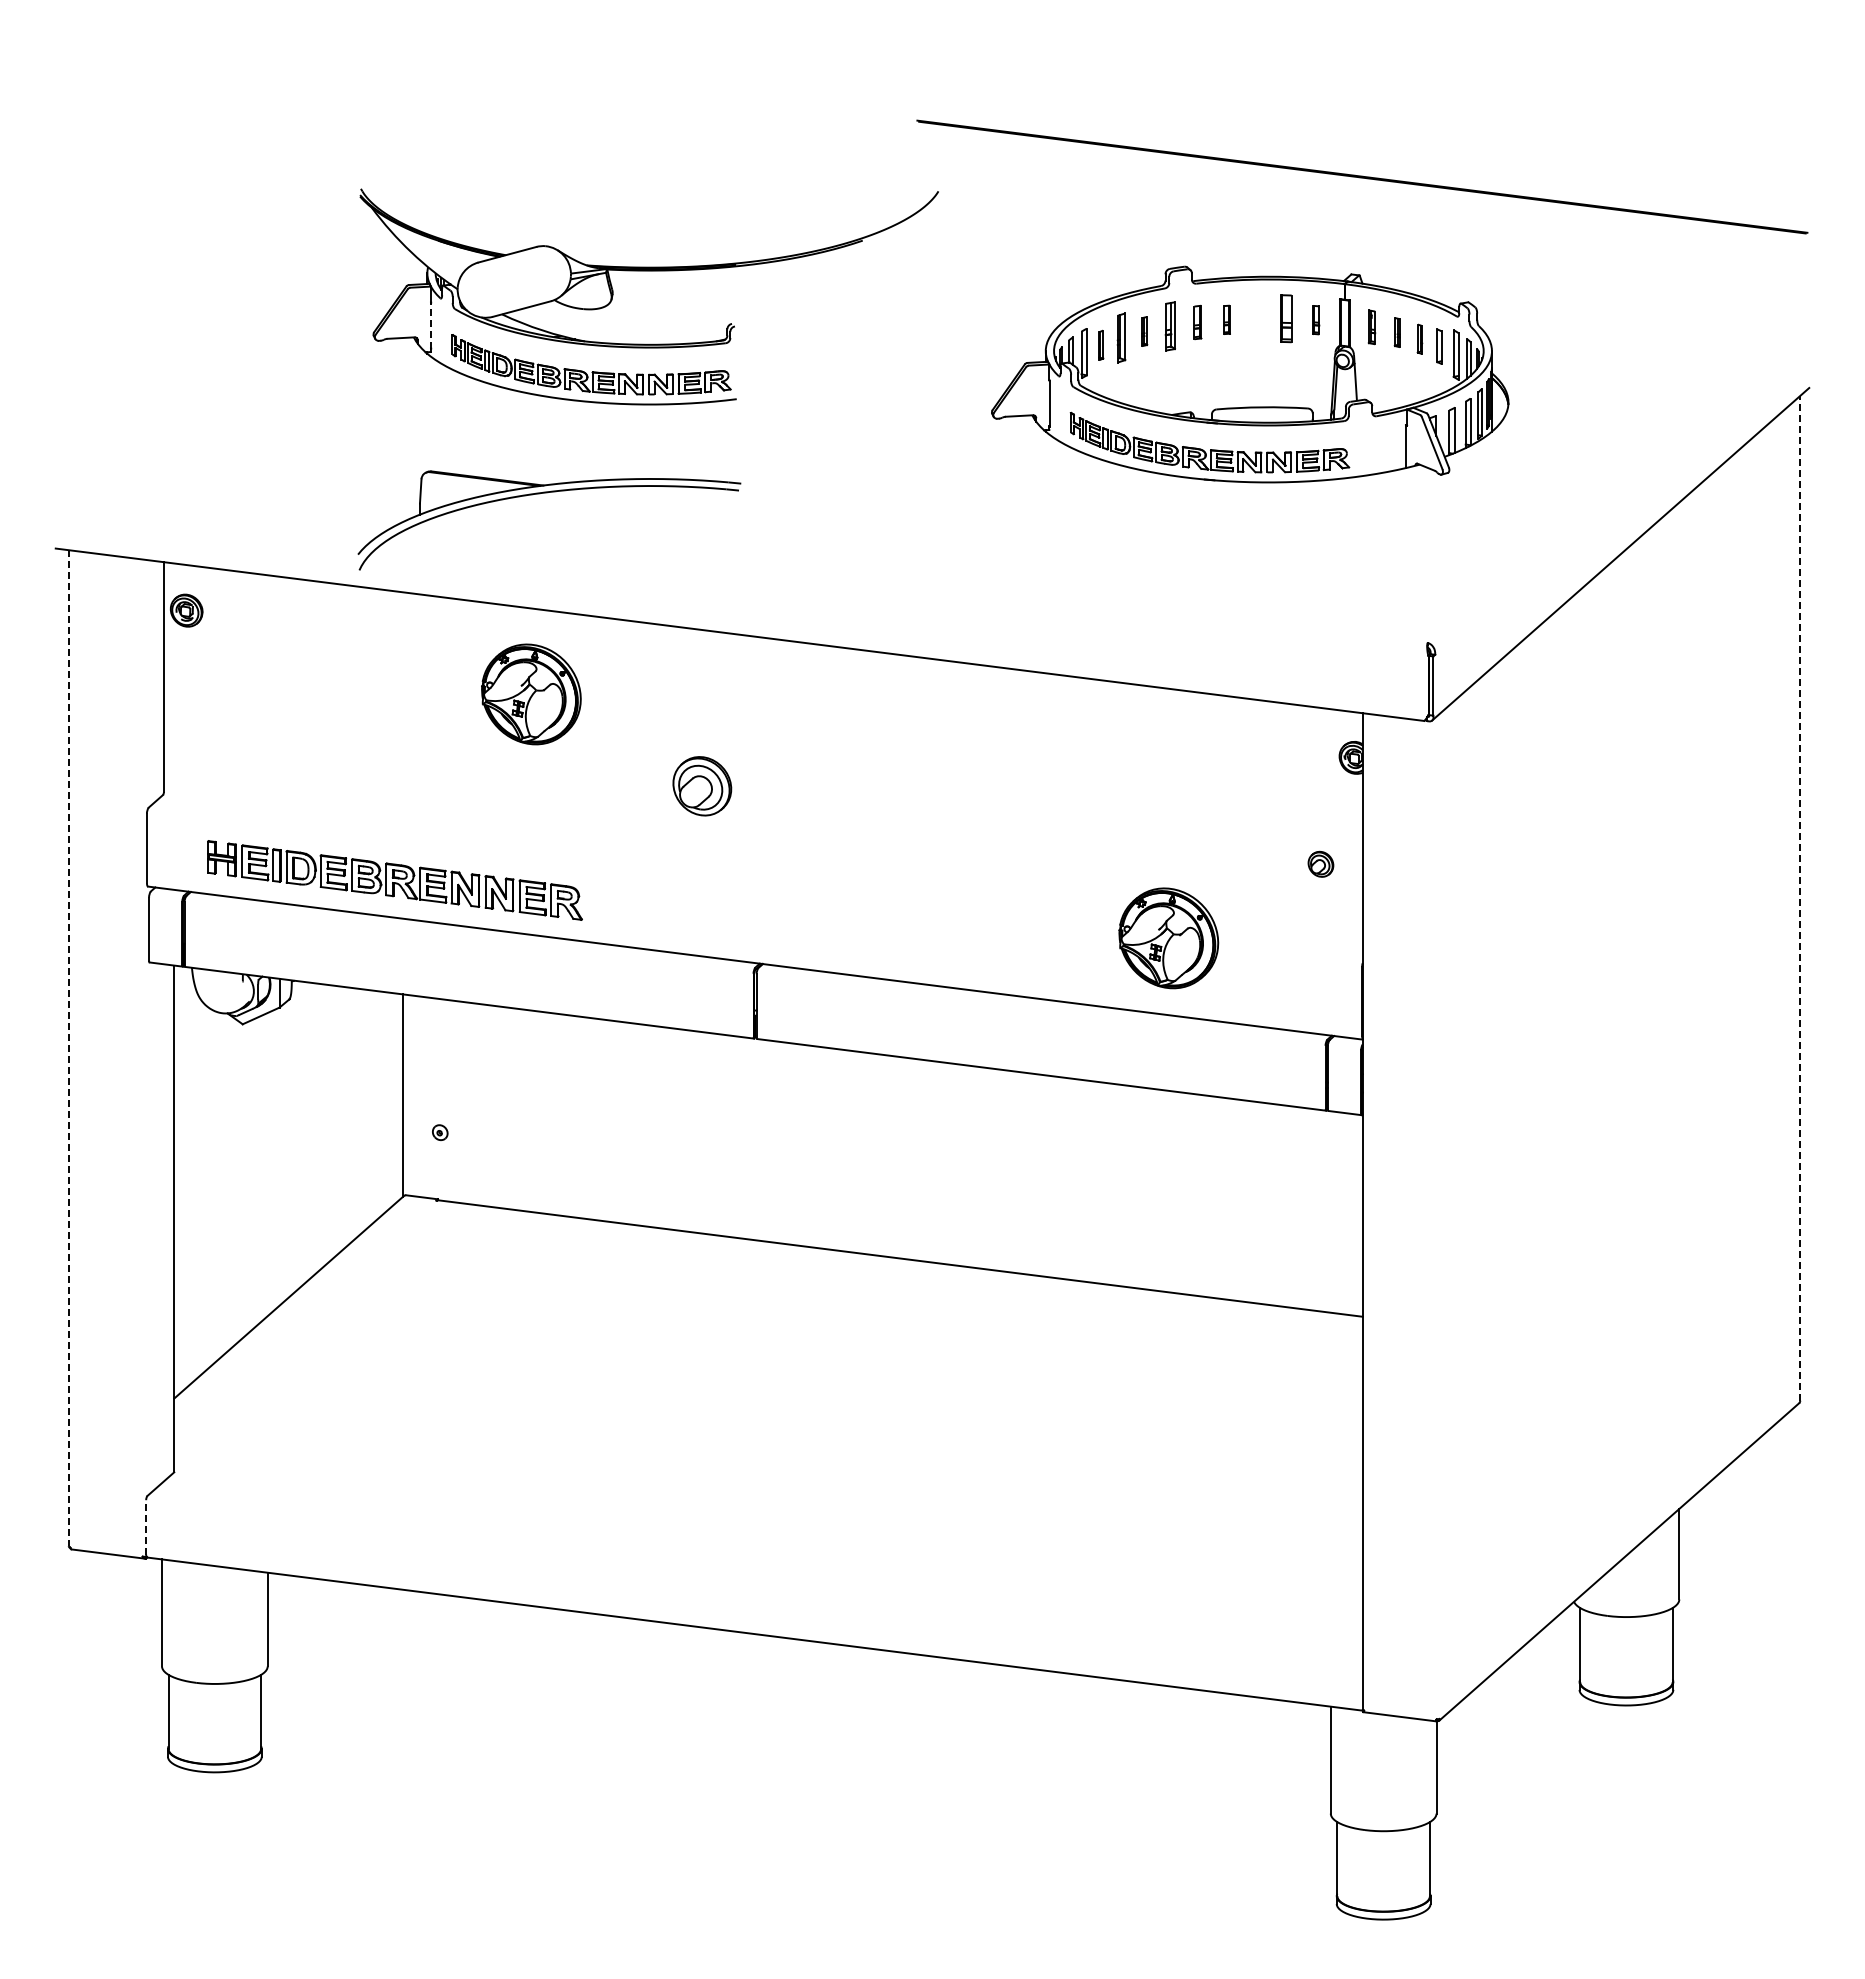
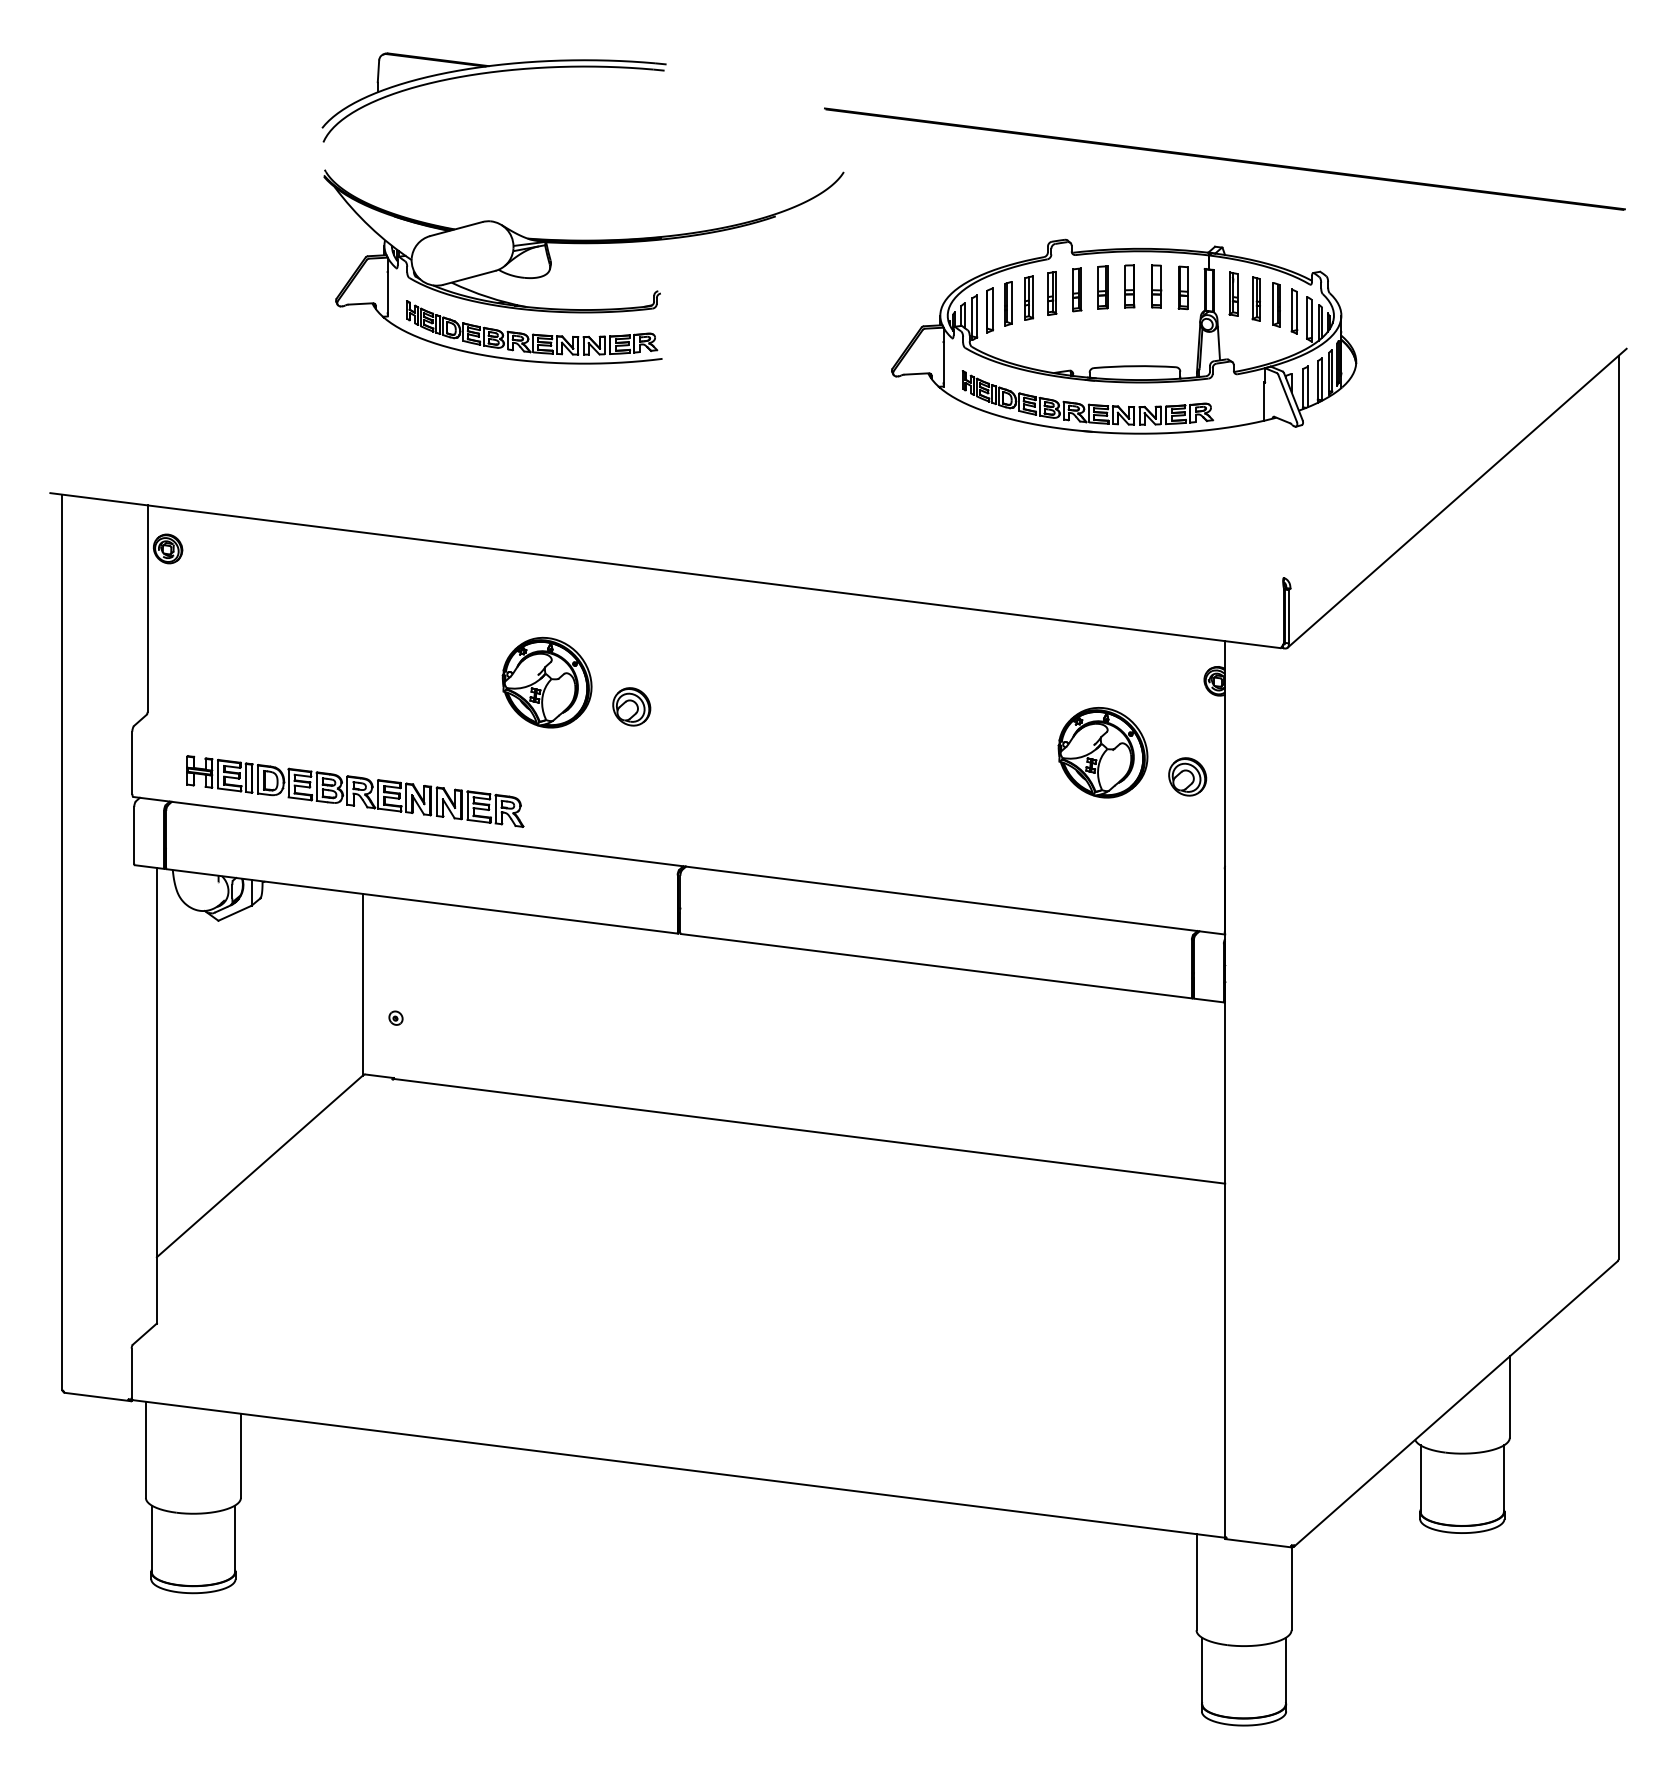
part: (1256, 318) -> (1129, 286), added
part: (1226, 319) -> (1102, 287), size x1.67
part: (1316, 319) -> (1183, 287), size x1.67
part: (1197, 322) -> (1076, 289), size x1.43
line: (431, 325) -> (388, 292), dashed -> solid
part: (1371, 327) -> (1233, 294), size x1.43
part: (1144, 331) -> (1029, 298), size x1.67
part: (1397, 332) -> (1256, 298), size x1.67
part: (1419, 339) -> (1276, 305), size x1.67
part: (1101, 345) -> (990, 310), size x1.67
part: (1439, 346) -> (1294, 311), size x1.43
part: (547, 493) -> (492, 73), moved
part: (531, 694) -> (547, 682), moved
part: (702, 786) -> (631, 707), size x0.71
part: (1320, 864) -> (1187, 777), size x1.67
line: (1800, 897) -> (1618, 806), dashed -> solid
part: (1168, 938) -> (1102, 752), moved
line: (68, 1048) -> (61, 942), dashed -> solid
line: (146, 1526) -> (131, 1372), dashed -> solid

